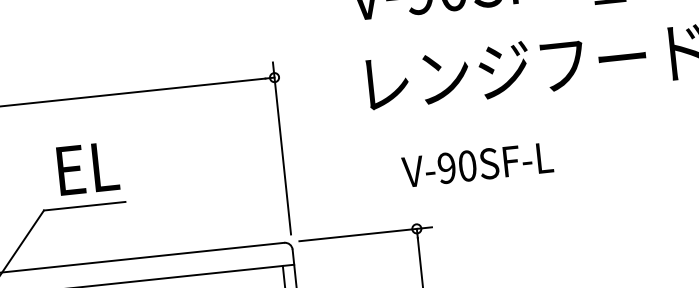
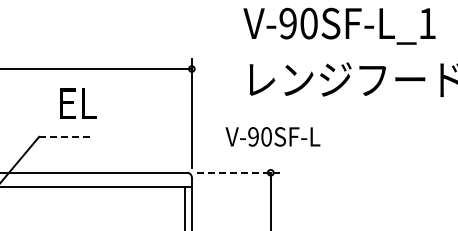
text: (476, 164) -> (272, 136), moved
text: (88, 168) -> (78, 103), moved
line: (84, 205) -> (64, 136), solid -> dashed
line: (365, 233) -> (238, 172), solid -> dashed

